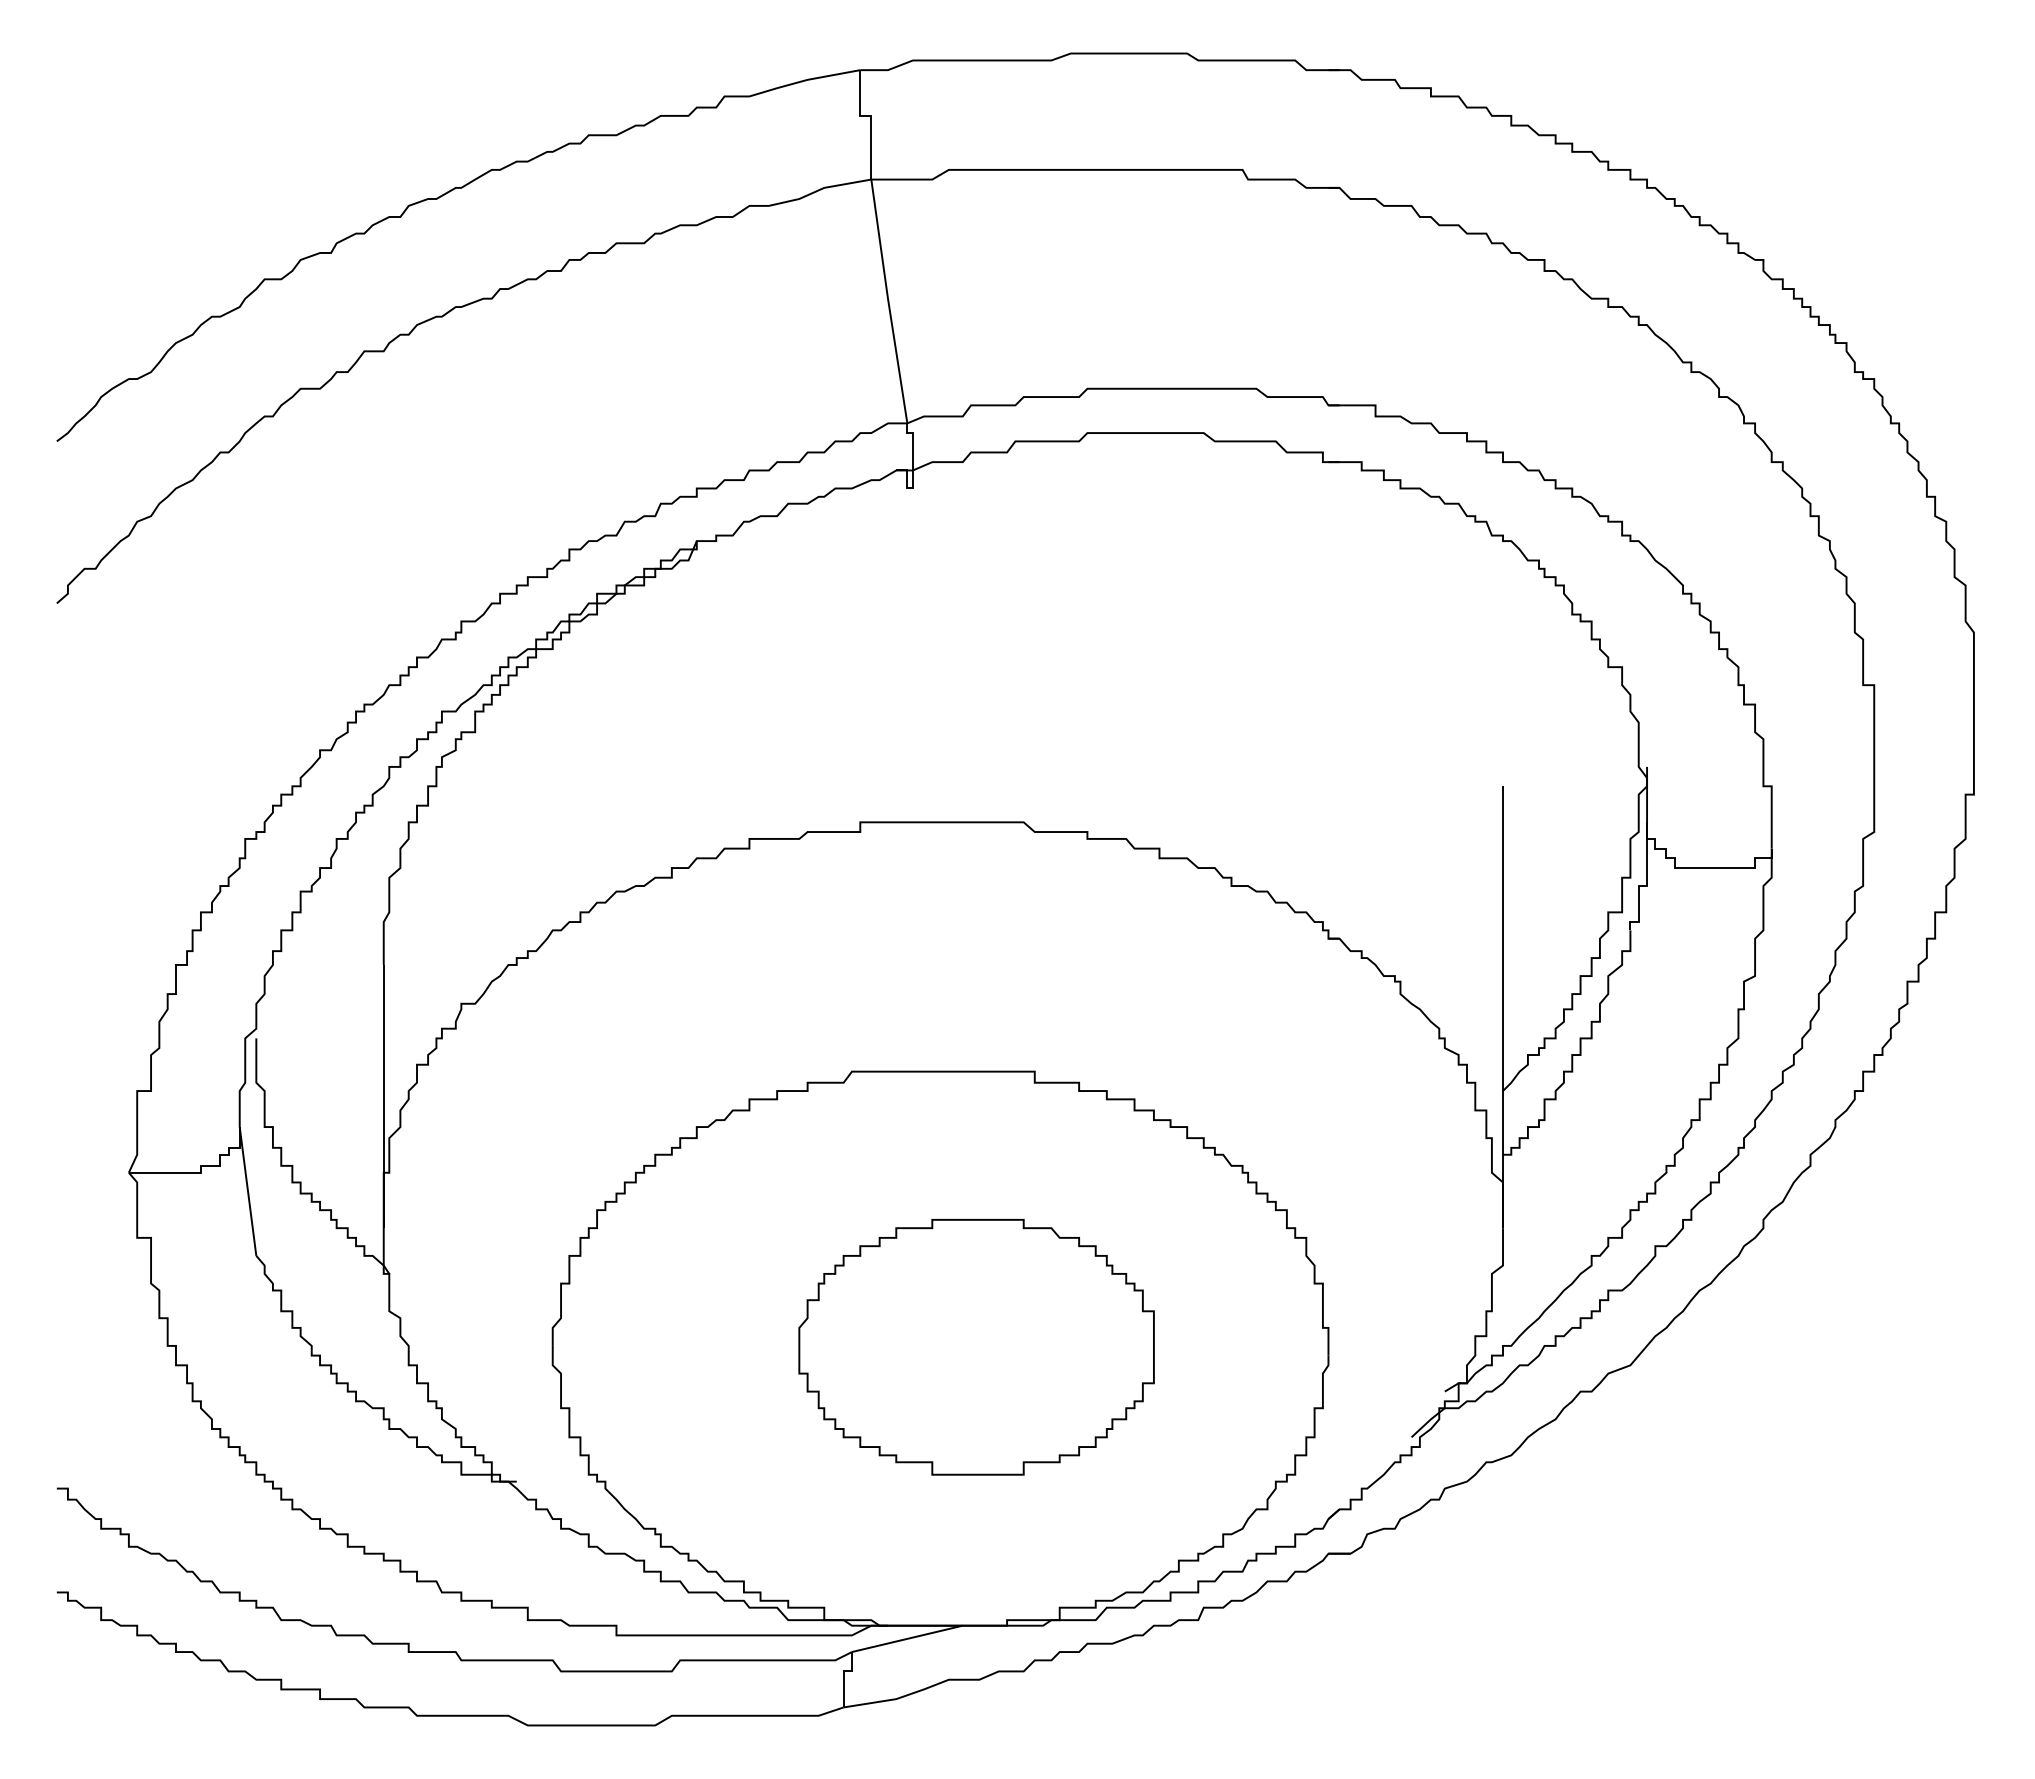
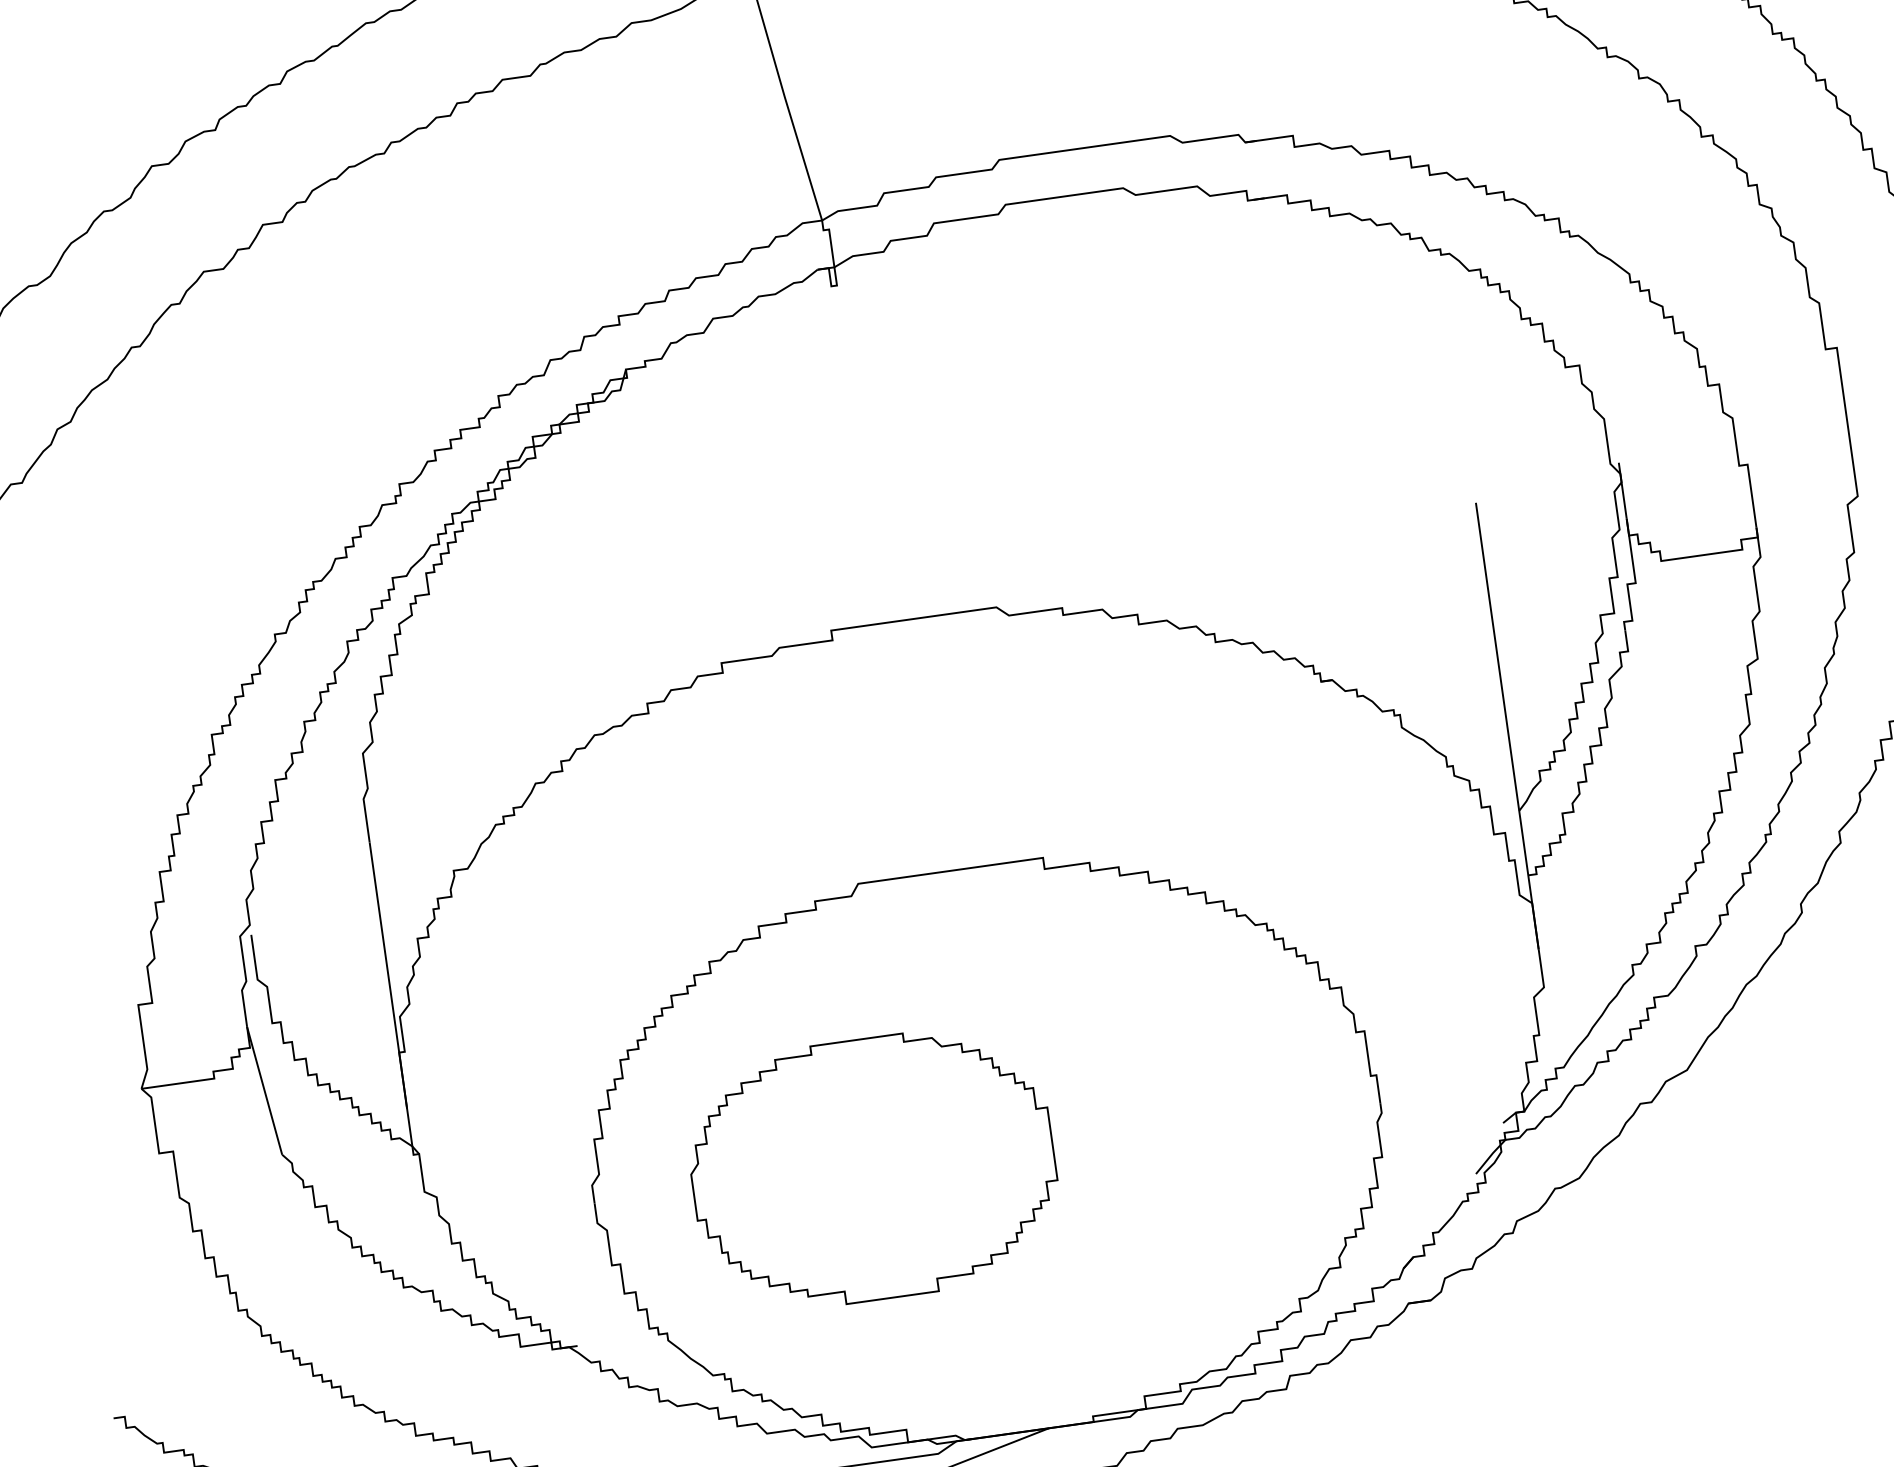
part: (976, 1347) -> (873, 1169), moved

